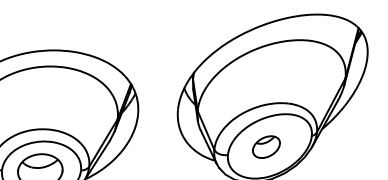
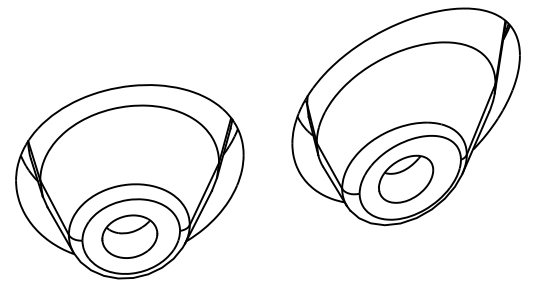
part: (266, 146) -> (406, 178), size x1.67

